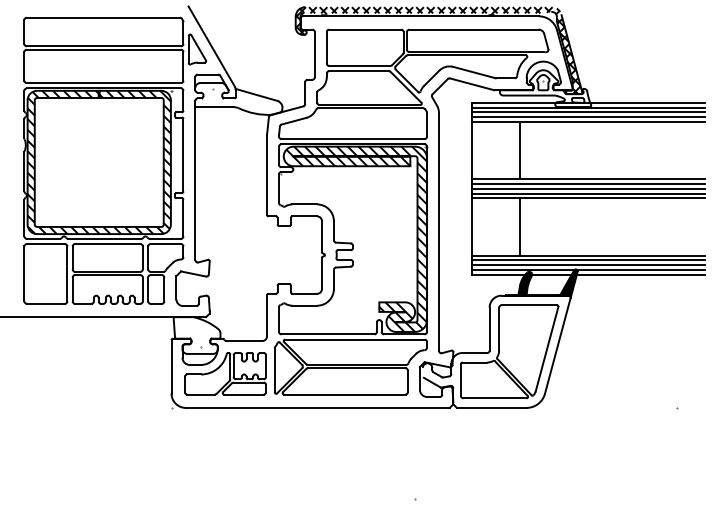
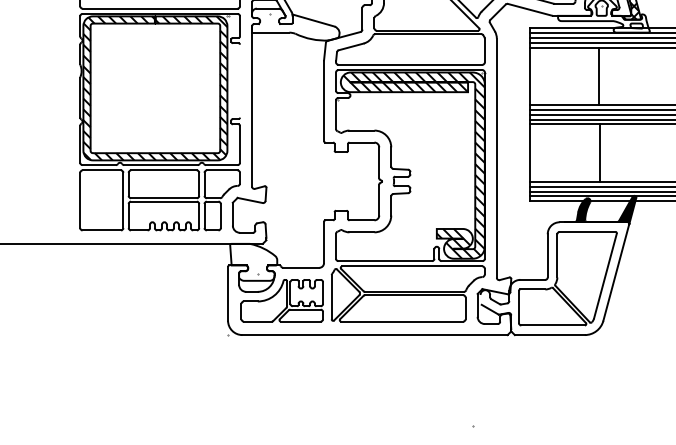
line: (520, 150) -> (598, 76), moved
line: (183, 154) -> (240, 80), removed
line: (520, 226) -> (599, 152), moved

